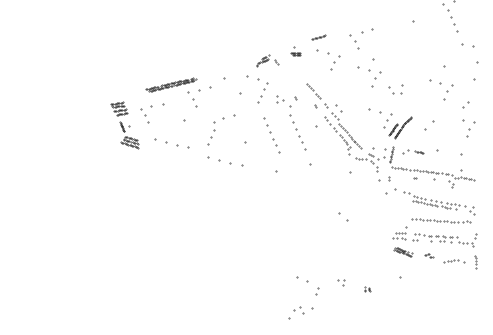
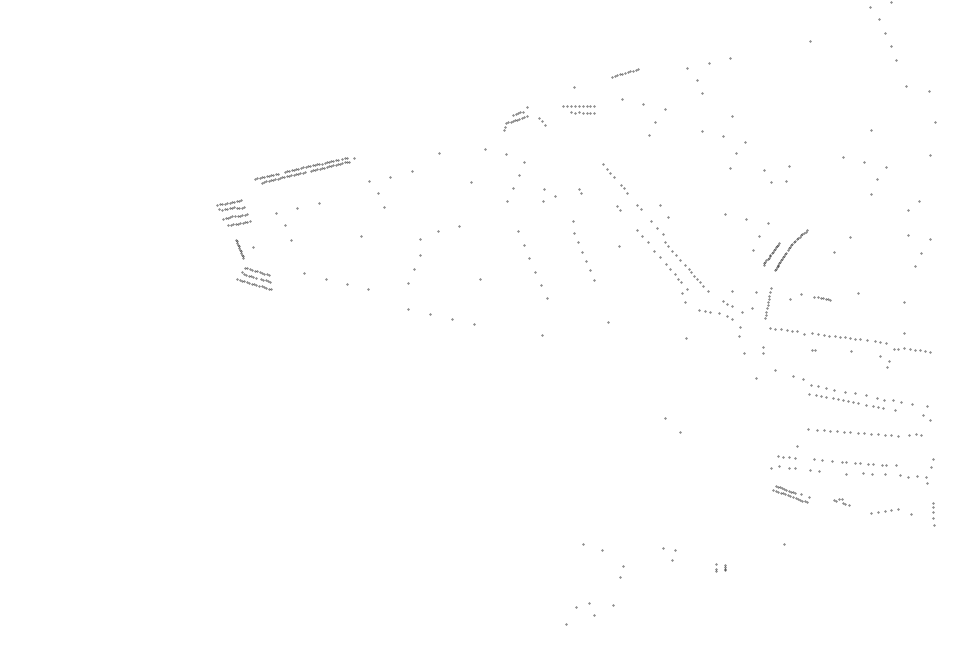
part: (295, 51) -> (579, 100), size x1.6
part: (171, 84) -> (304, 169), moved
part: (297, 127) -> (583, 250), size x0.7

